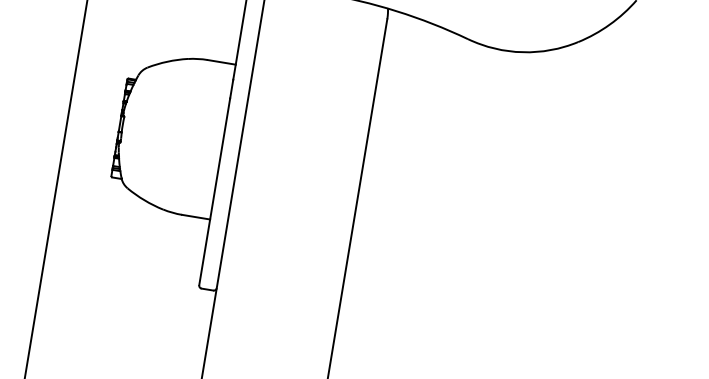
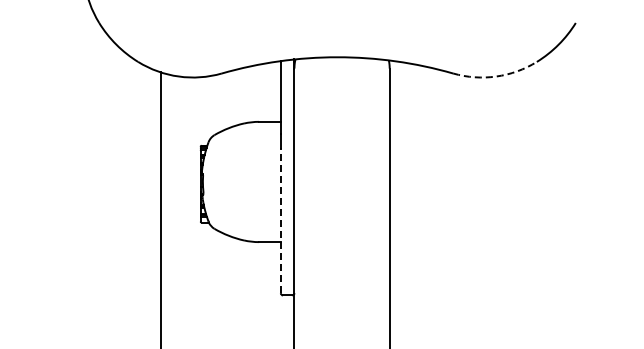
arc: (523, 52) -> (496, 76), solid -> dashed
line: (214, 191) -> (280, 220), solid -> dashed

